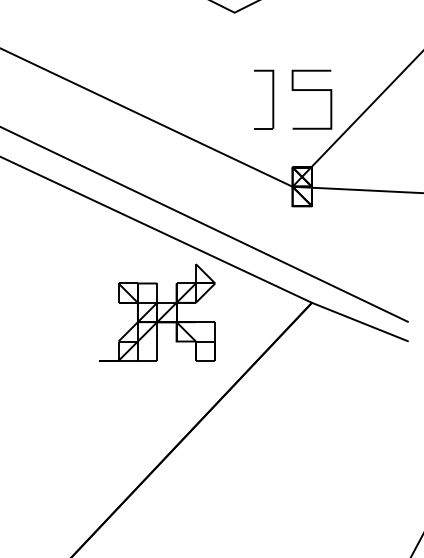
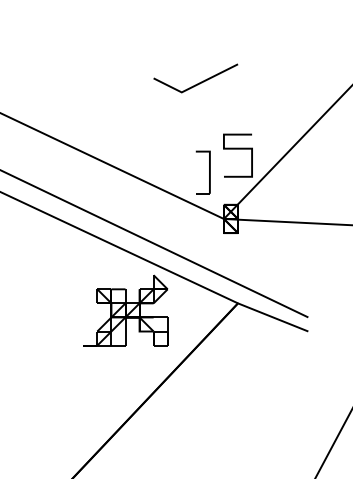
part: (272, 99) -> (209, 172), moved

